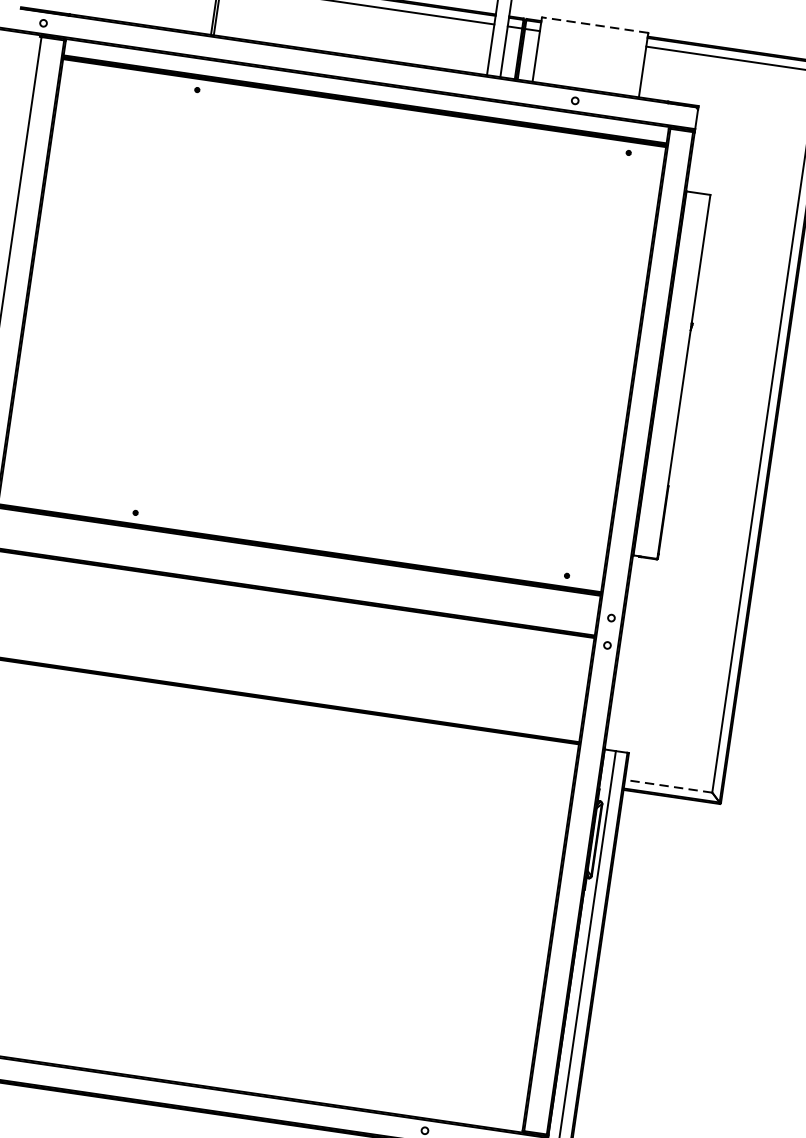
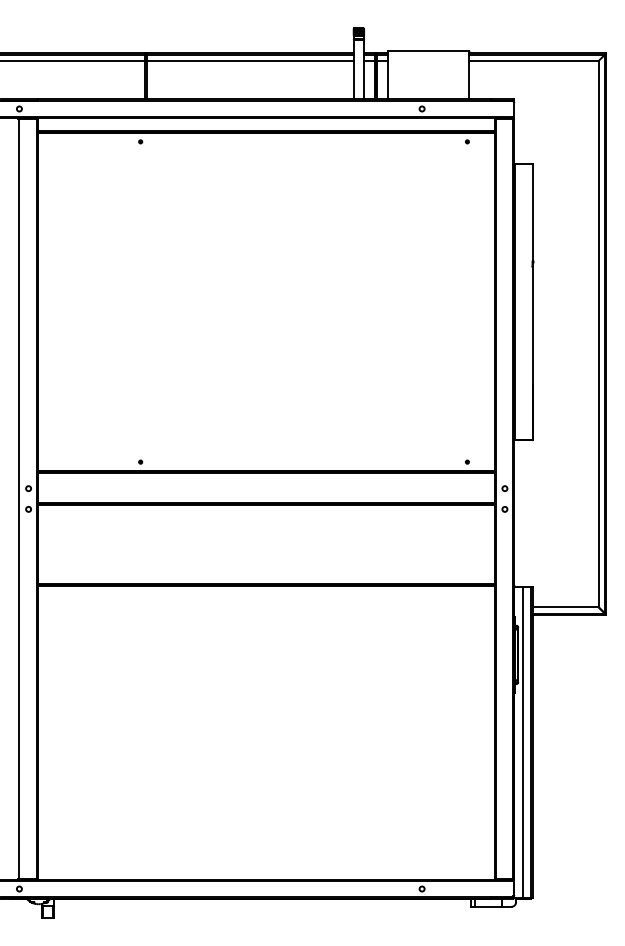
line: (594, 24) -> (428, 50), dashed -> solid
line: (668, 786) -> (565, 607), dashed -> solid

